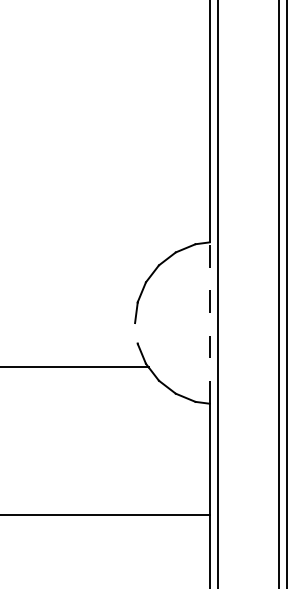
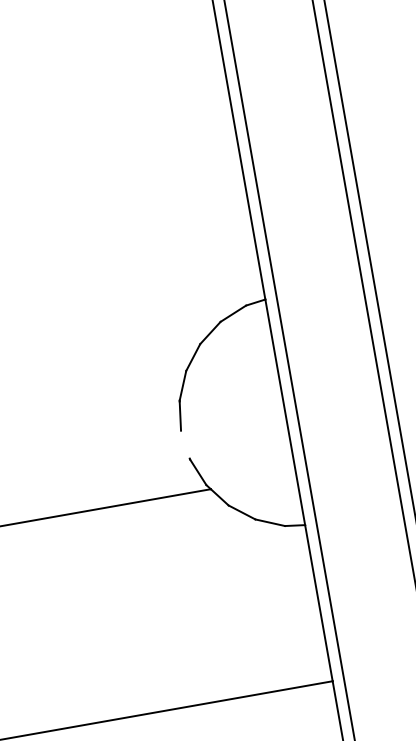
line: (209, 323) -> (285, 412), dashed -> solid

